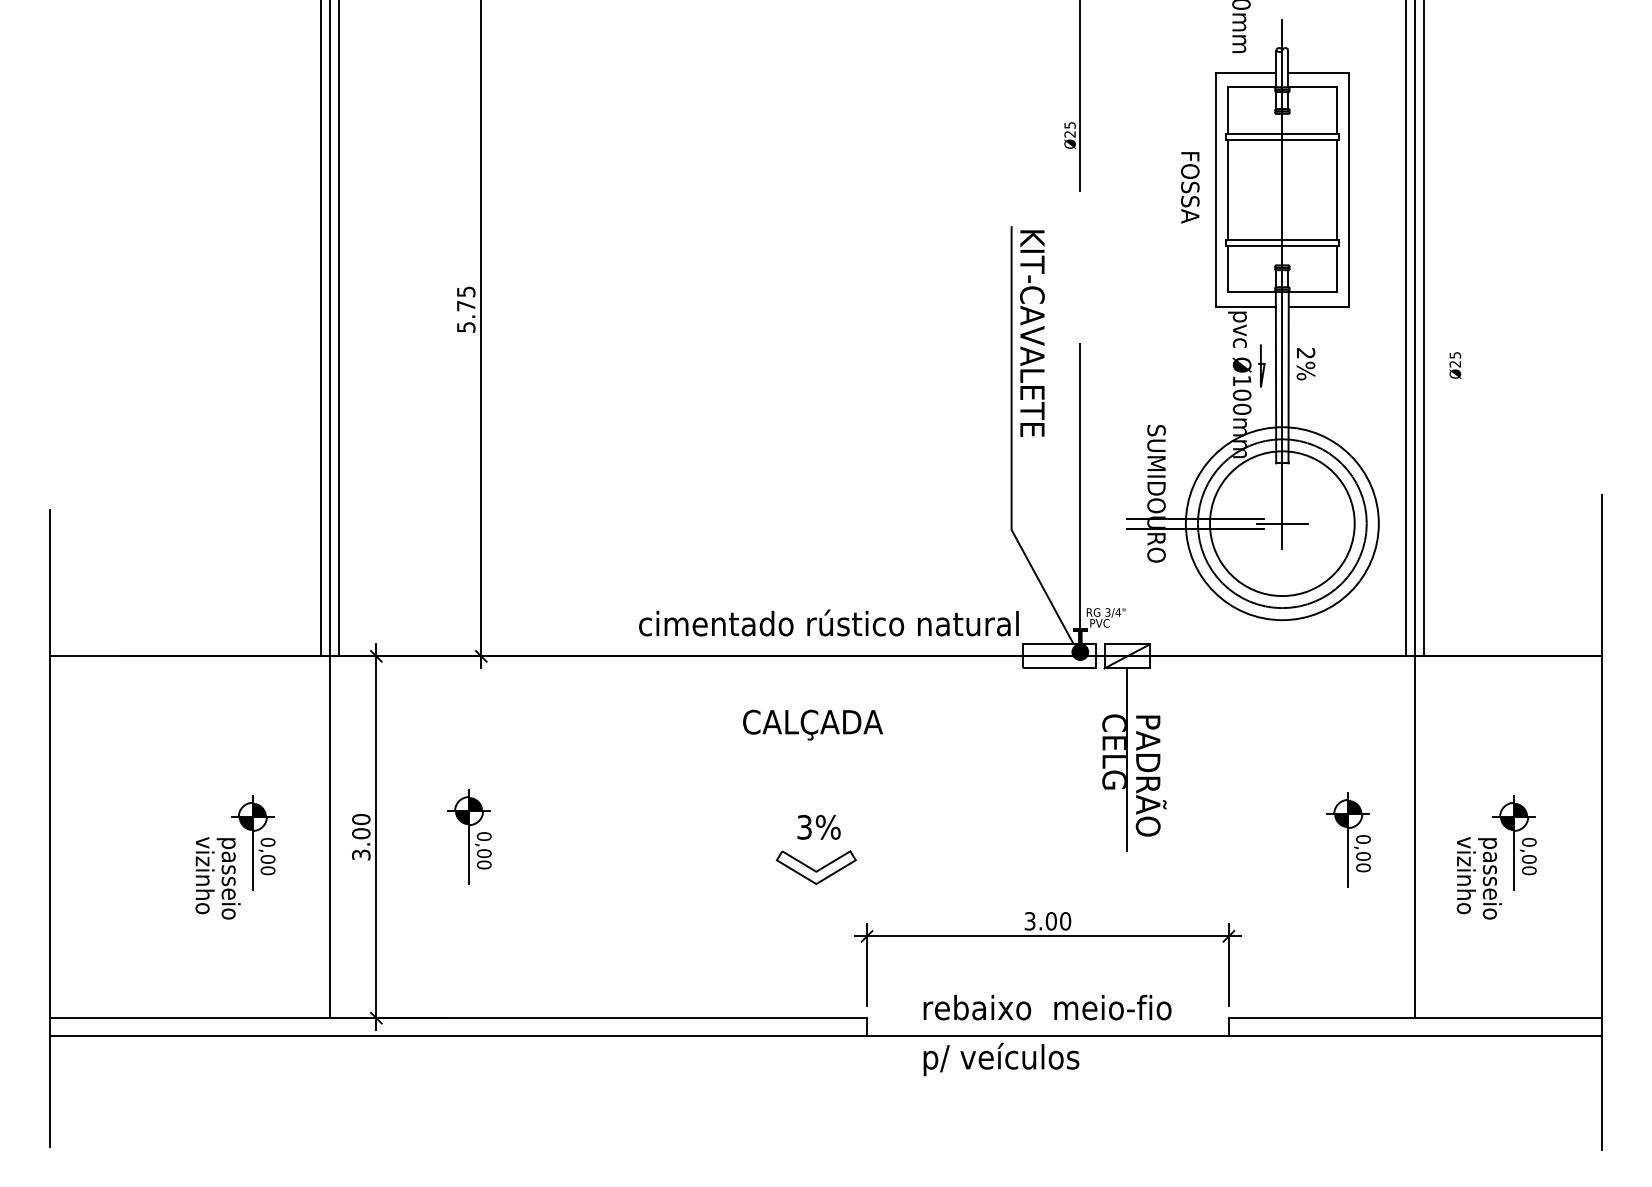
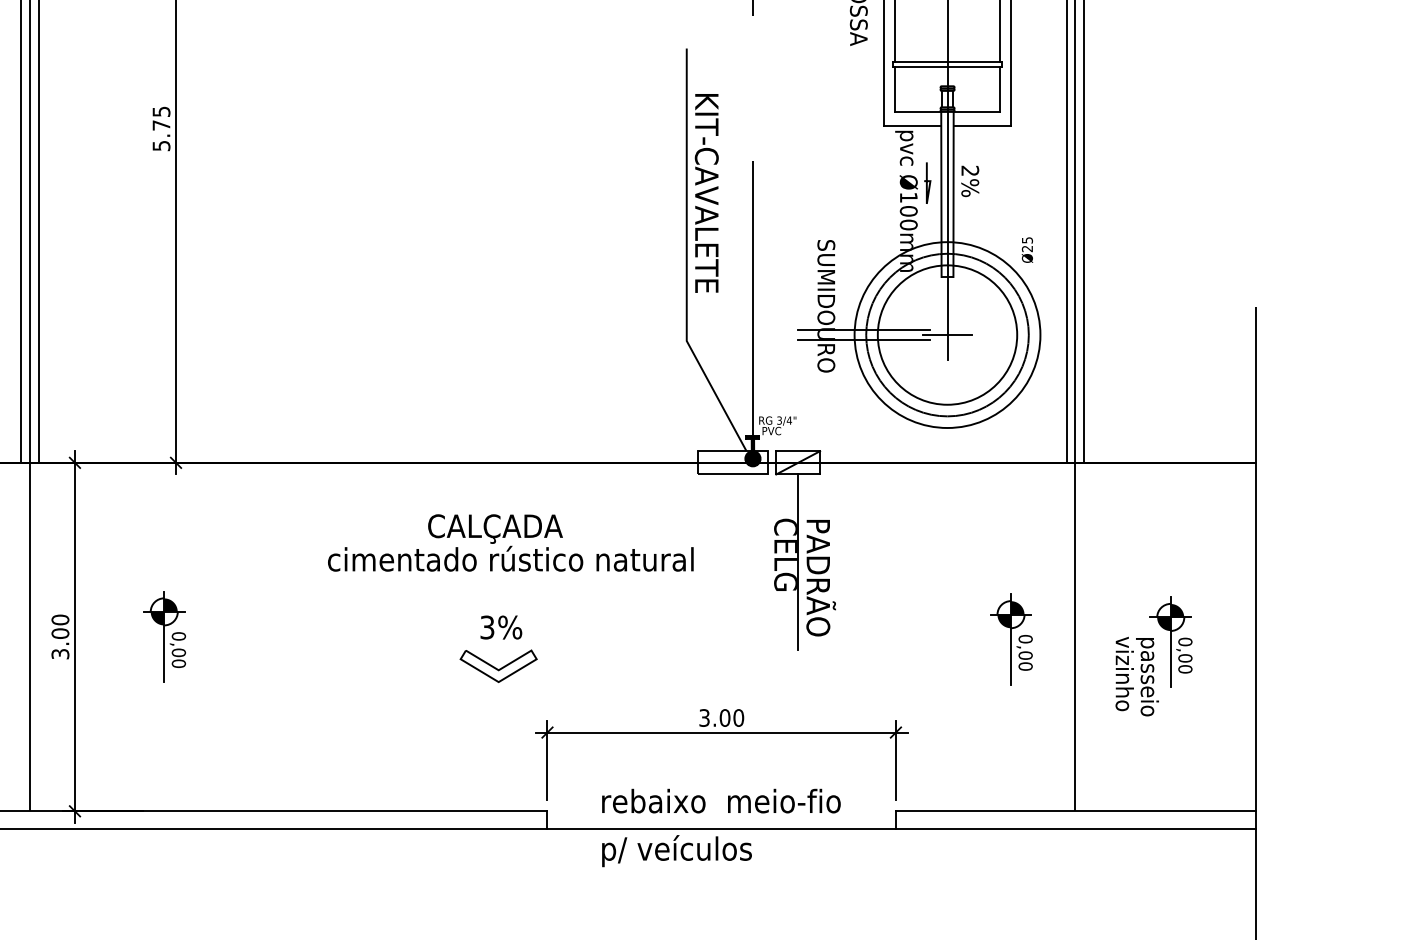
text: (1032, 333) -> (706, 193), moved
text: (1455, 365) -> (1027, 250), moved
text: (828, 622) -> (510, 558), moved

